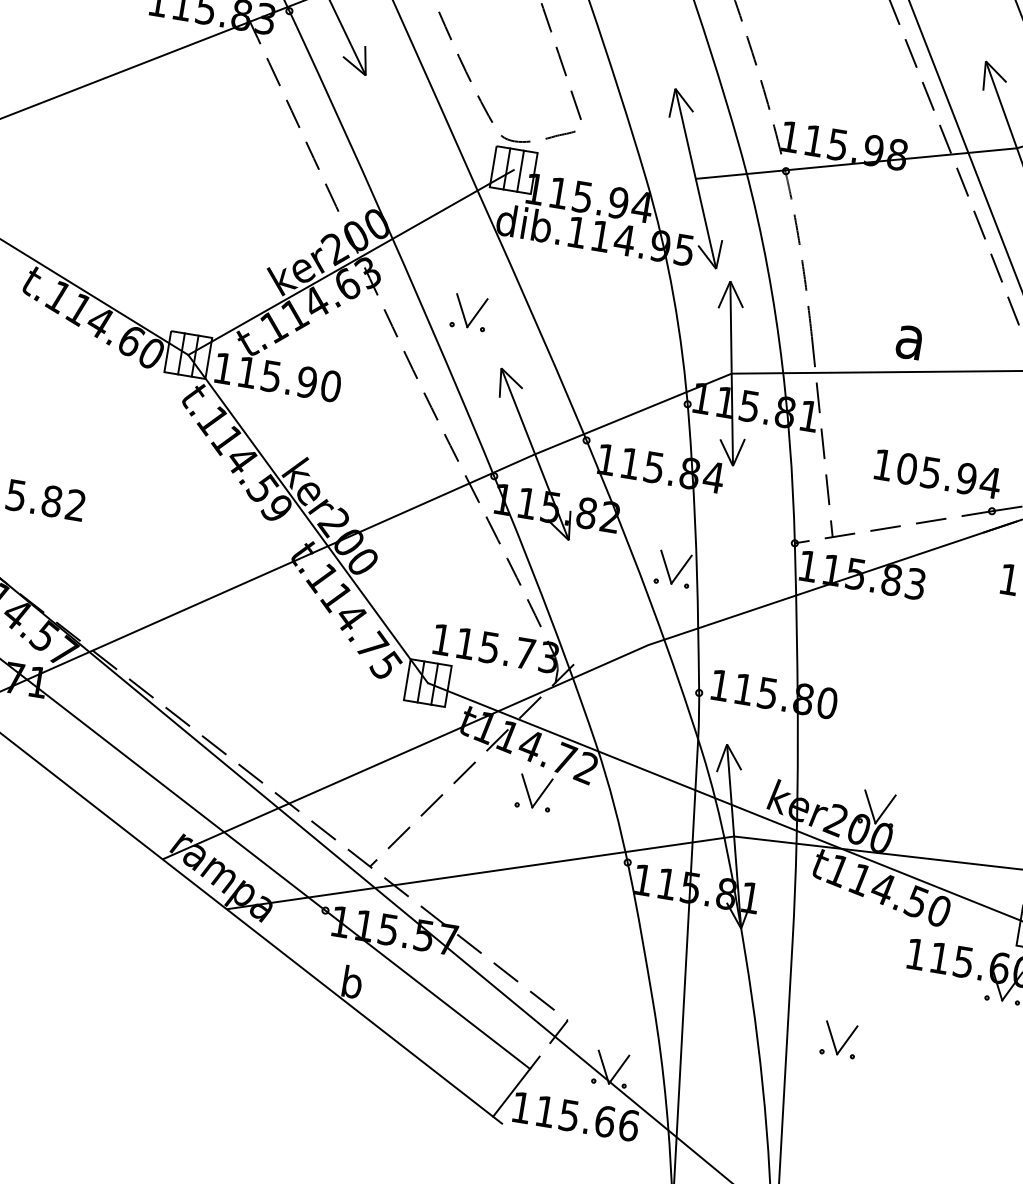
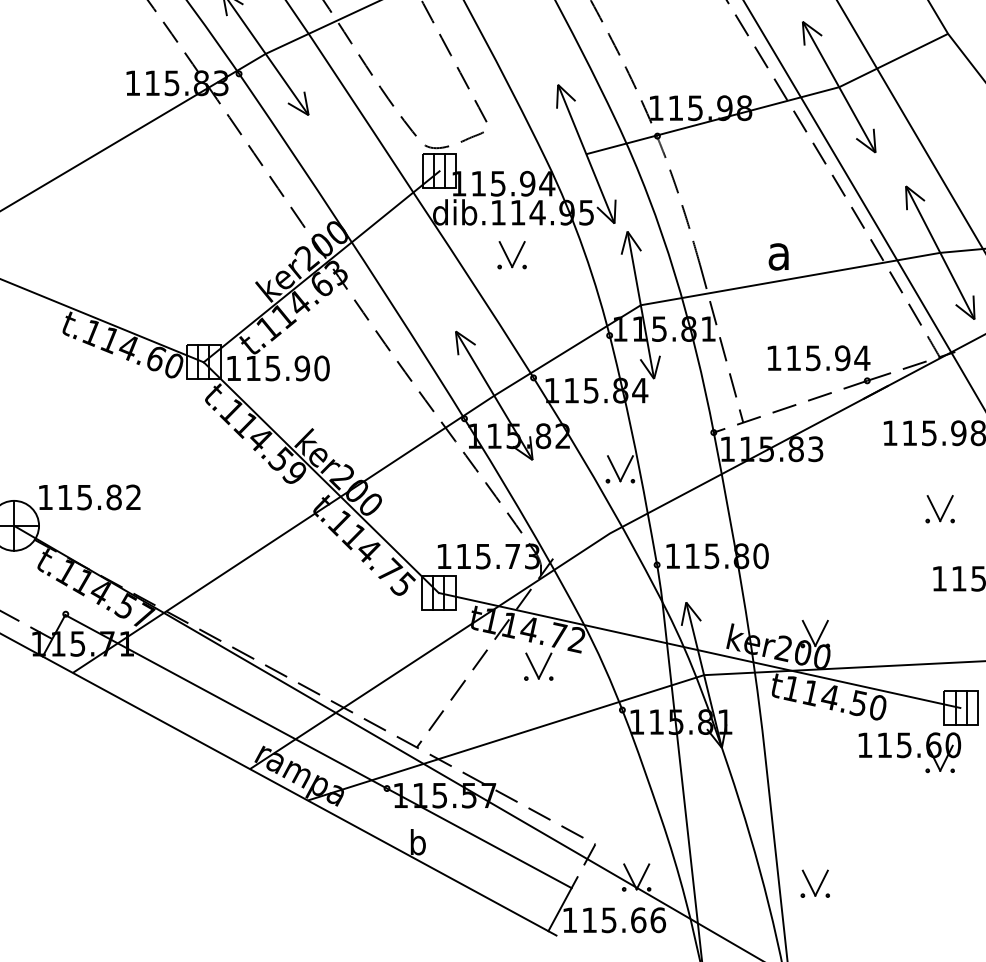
part: (468, 312) -> (511, 255), moved
text: (906, 469) -> (793, 358), 105.94 -> 115.94
part: (838, 1039) -> (814, 883), moved

